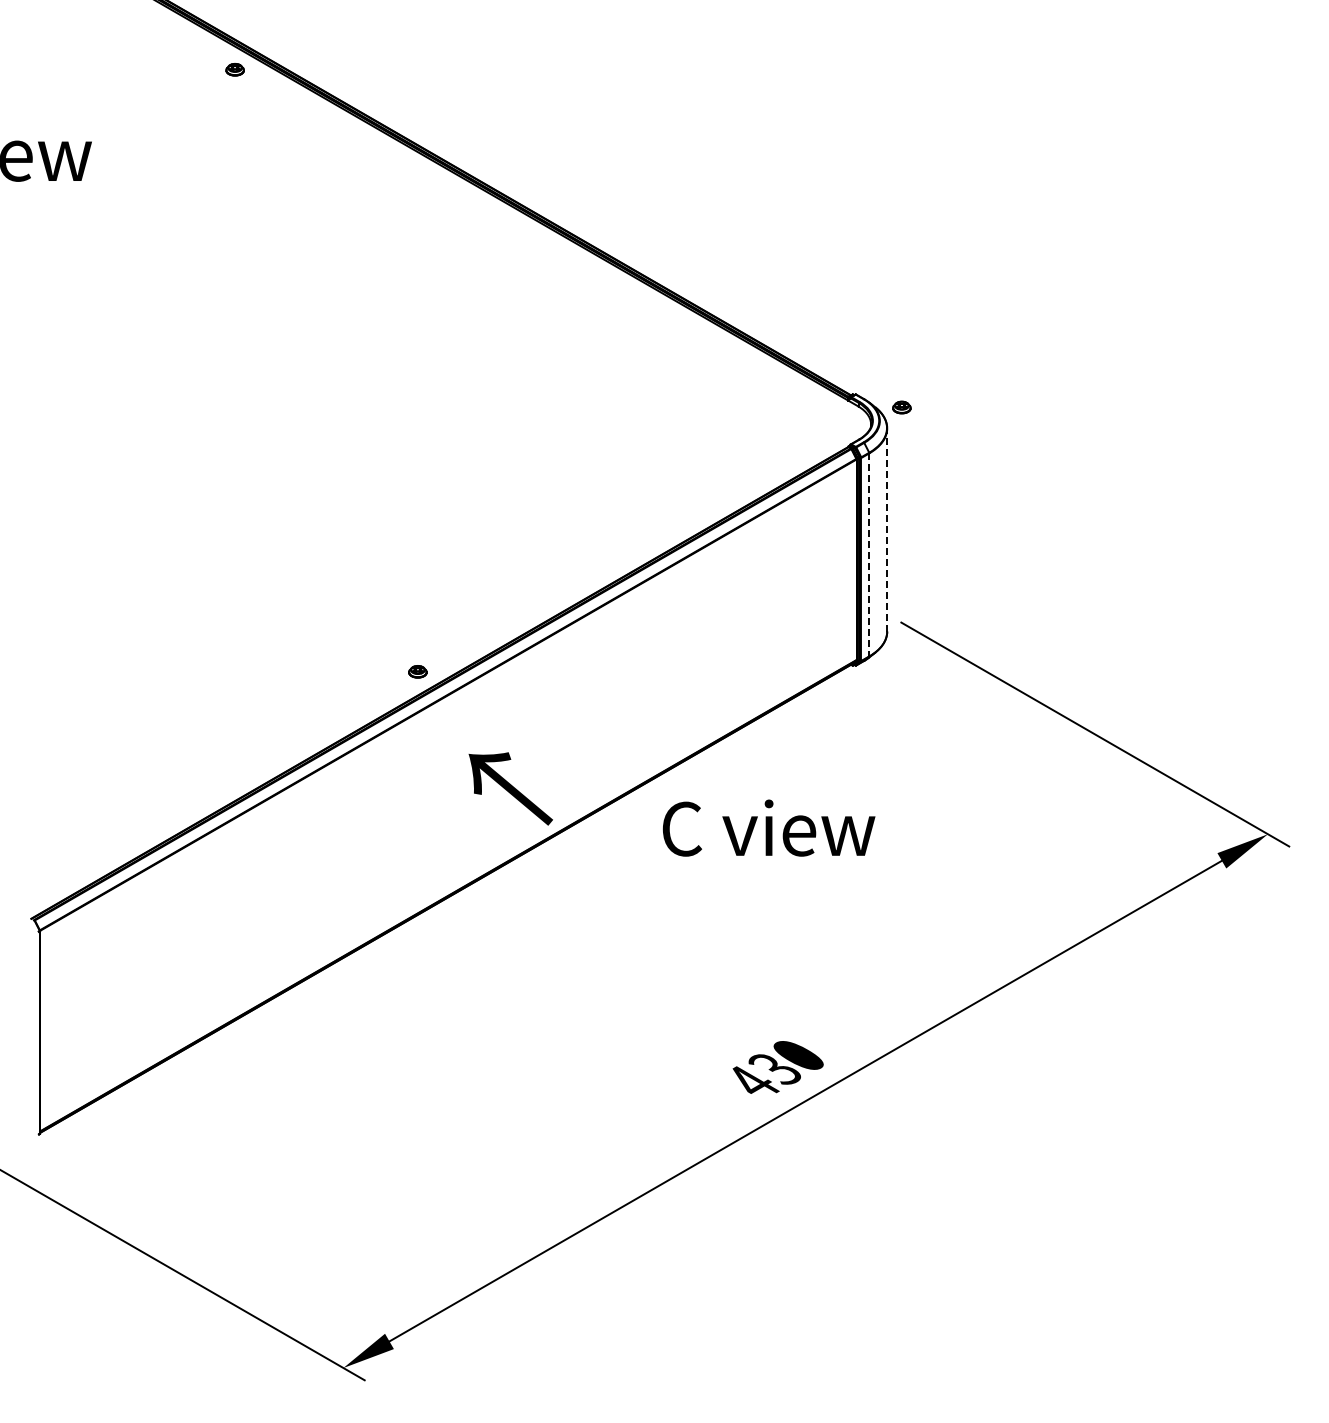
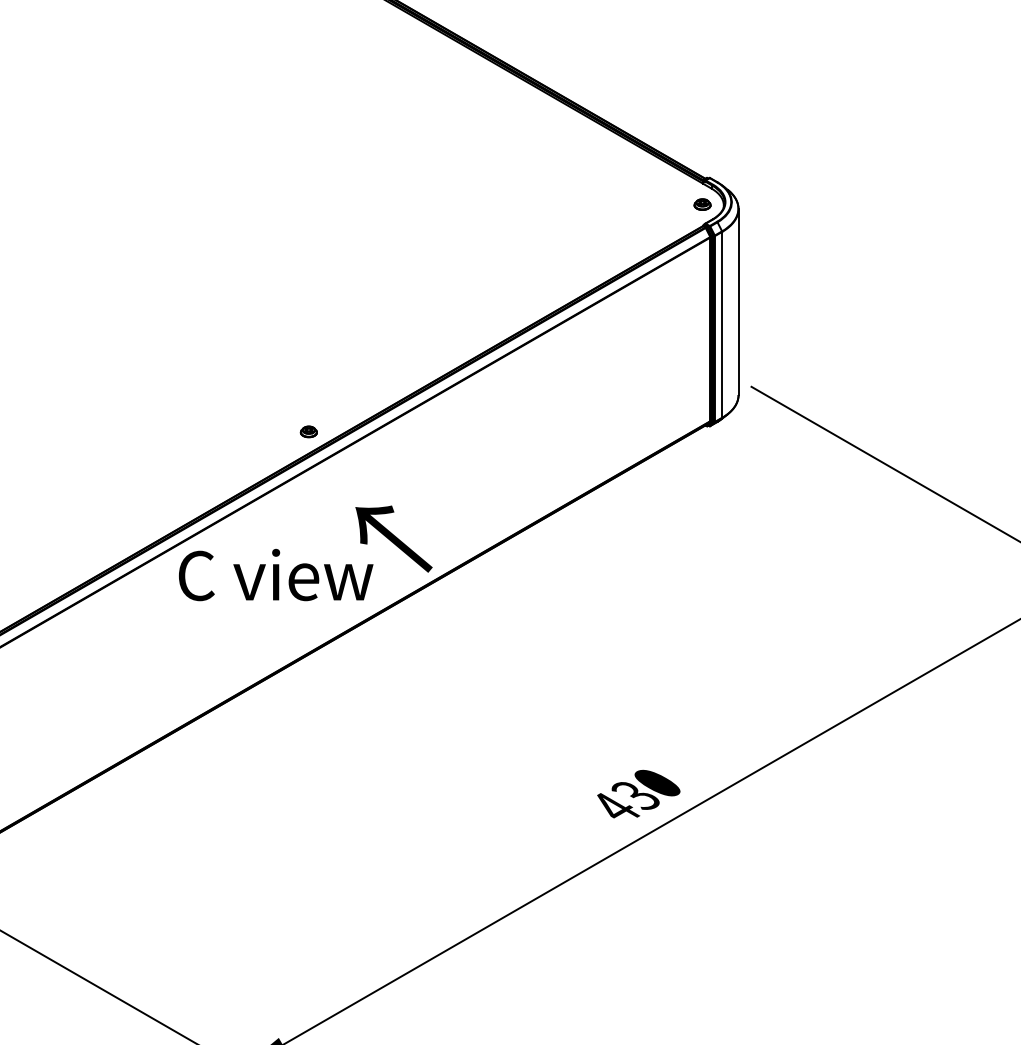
part: (901, 407) -> (702, 204), moved
line: (887, 530) -> (738, 302), dashed -> solid
line: (869, 554) -> (722, 324), dashed -> solid
text: (769, 827) -> (276, 574), moved

